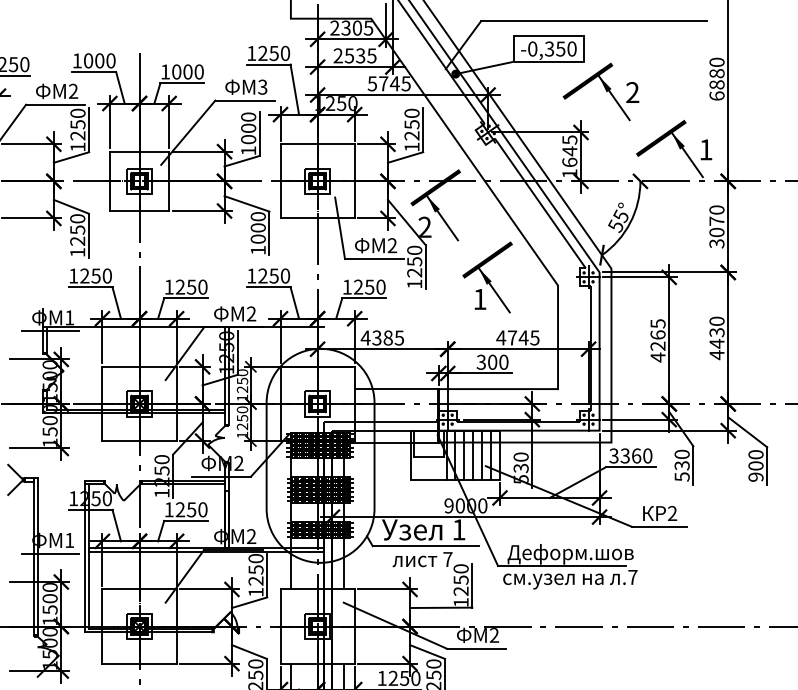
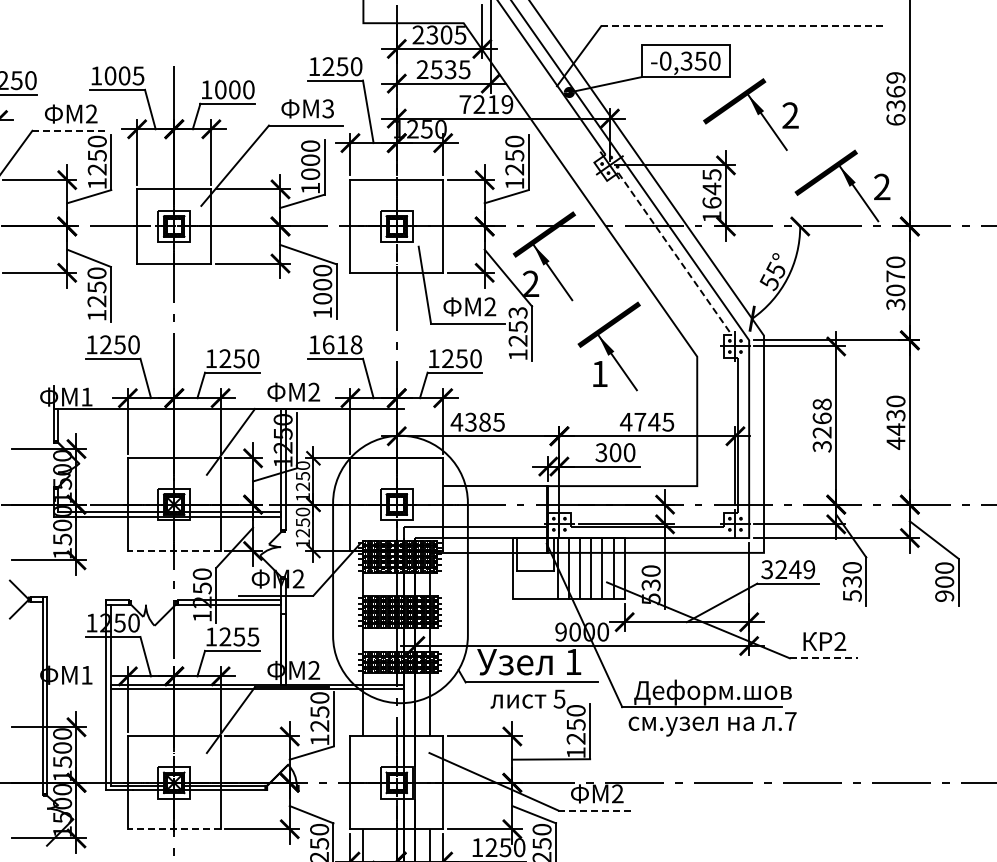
line: (594, 21) -> (742, 26), solid -> dashed
text: (110, 60) -> (138, 75), 1000 -> 1005
text: (716, 73) -> (895, 91), 6880 -> 6369
text: (389, 83) -> (486, 104), 5745 -> 7219
line: (55, 104) -> (69, 130), solid -> dashed
text: (706, 149) -> (882, 186), 1 -> 2
line: (540, 203) -> (675, 254), solid -> dashed
text: (414, 250) -> (517, 312), 1250 -> 1253
text: (274, 275) -> (342, 344), 1250 -> 1618
line: (50, 330) -> (62, 413), removed
text: (657, 340) -> (821, 425), 4265 -> 3268
line: (138, 441) -> (173, 551), solid -> dashed
text: (636, 455) -> (795, 569), 3360 -> 3249
text: (202, 509) -> (253, 636), 1250 -> 1255
line: (659, 527) -> (824, 658), solid -> dashed
line: (50, 553) -> (62, 691), removed
text: (447, 559) -> (559, 698), 7 -> 5
line: (477, 648) -> (596, 810), solid -> dashed
line: (138, 663) -> (173, 829), solid -> dashed

